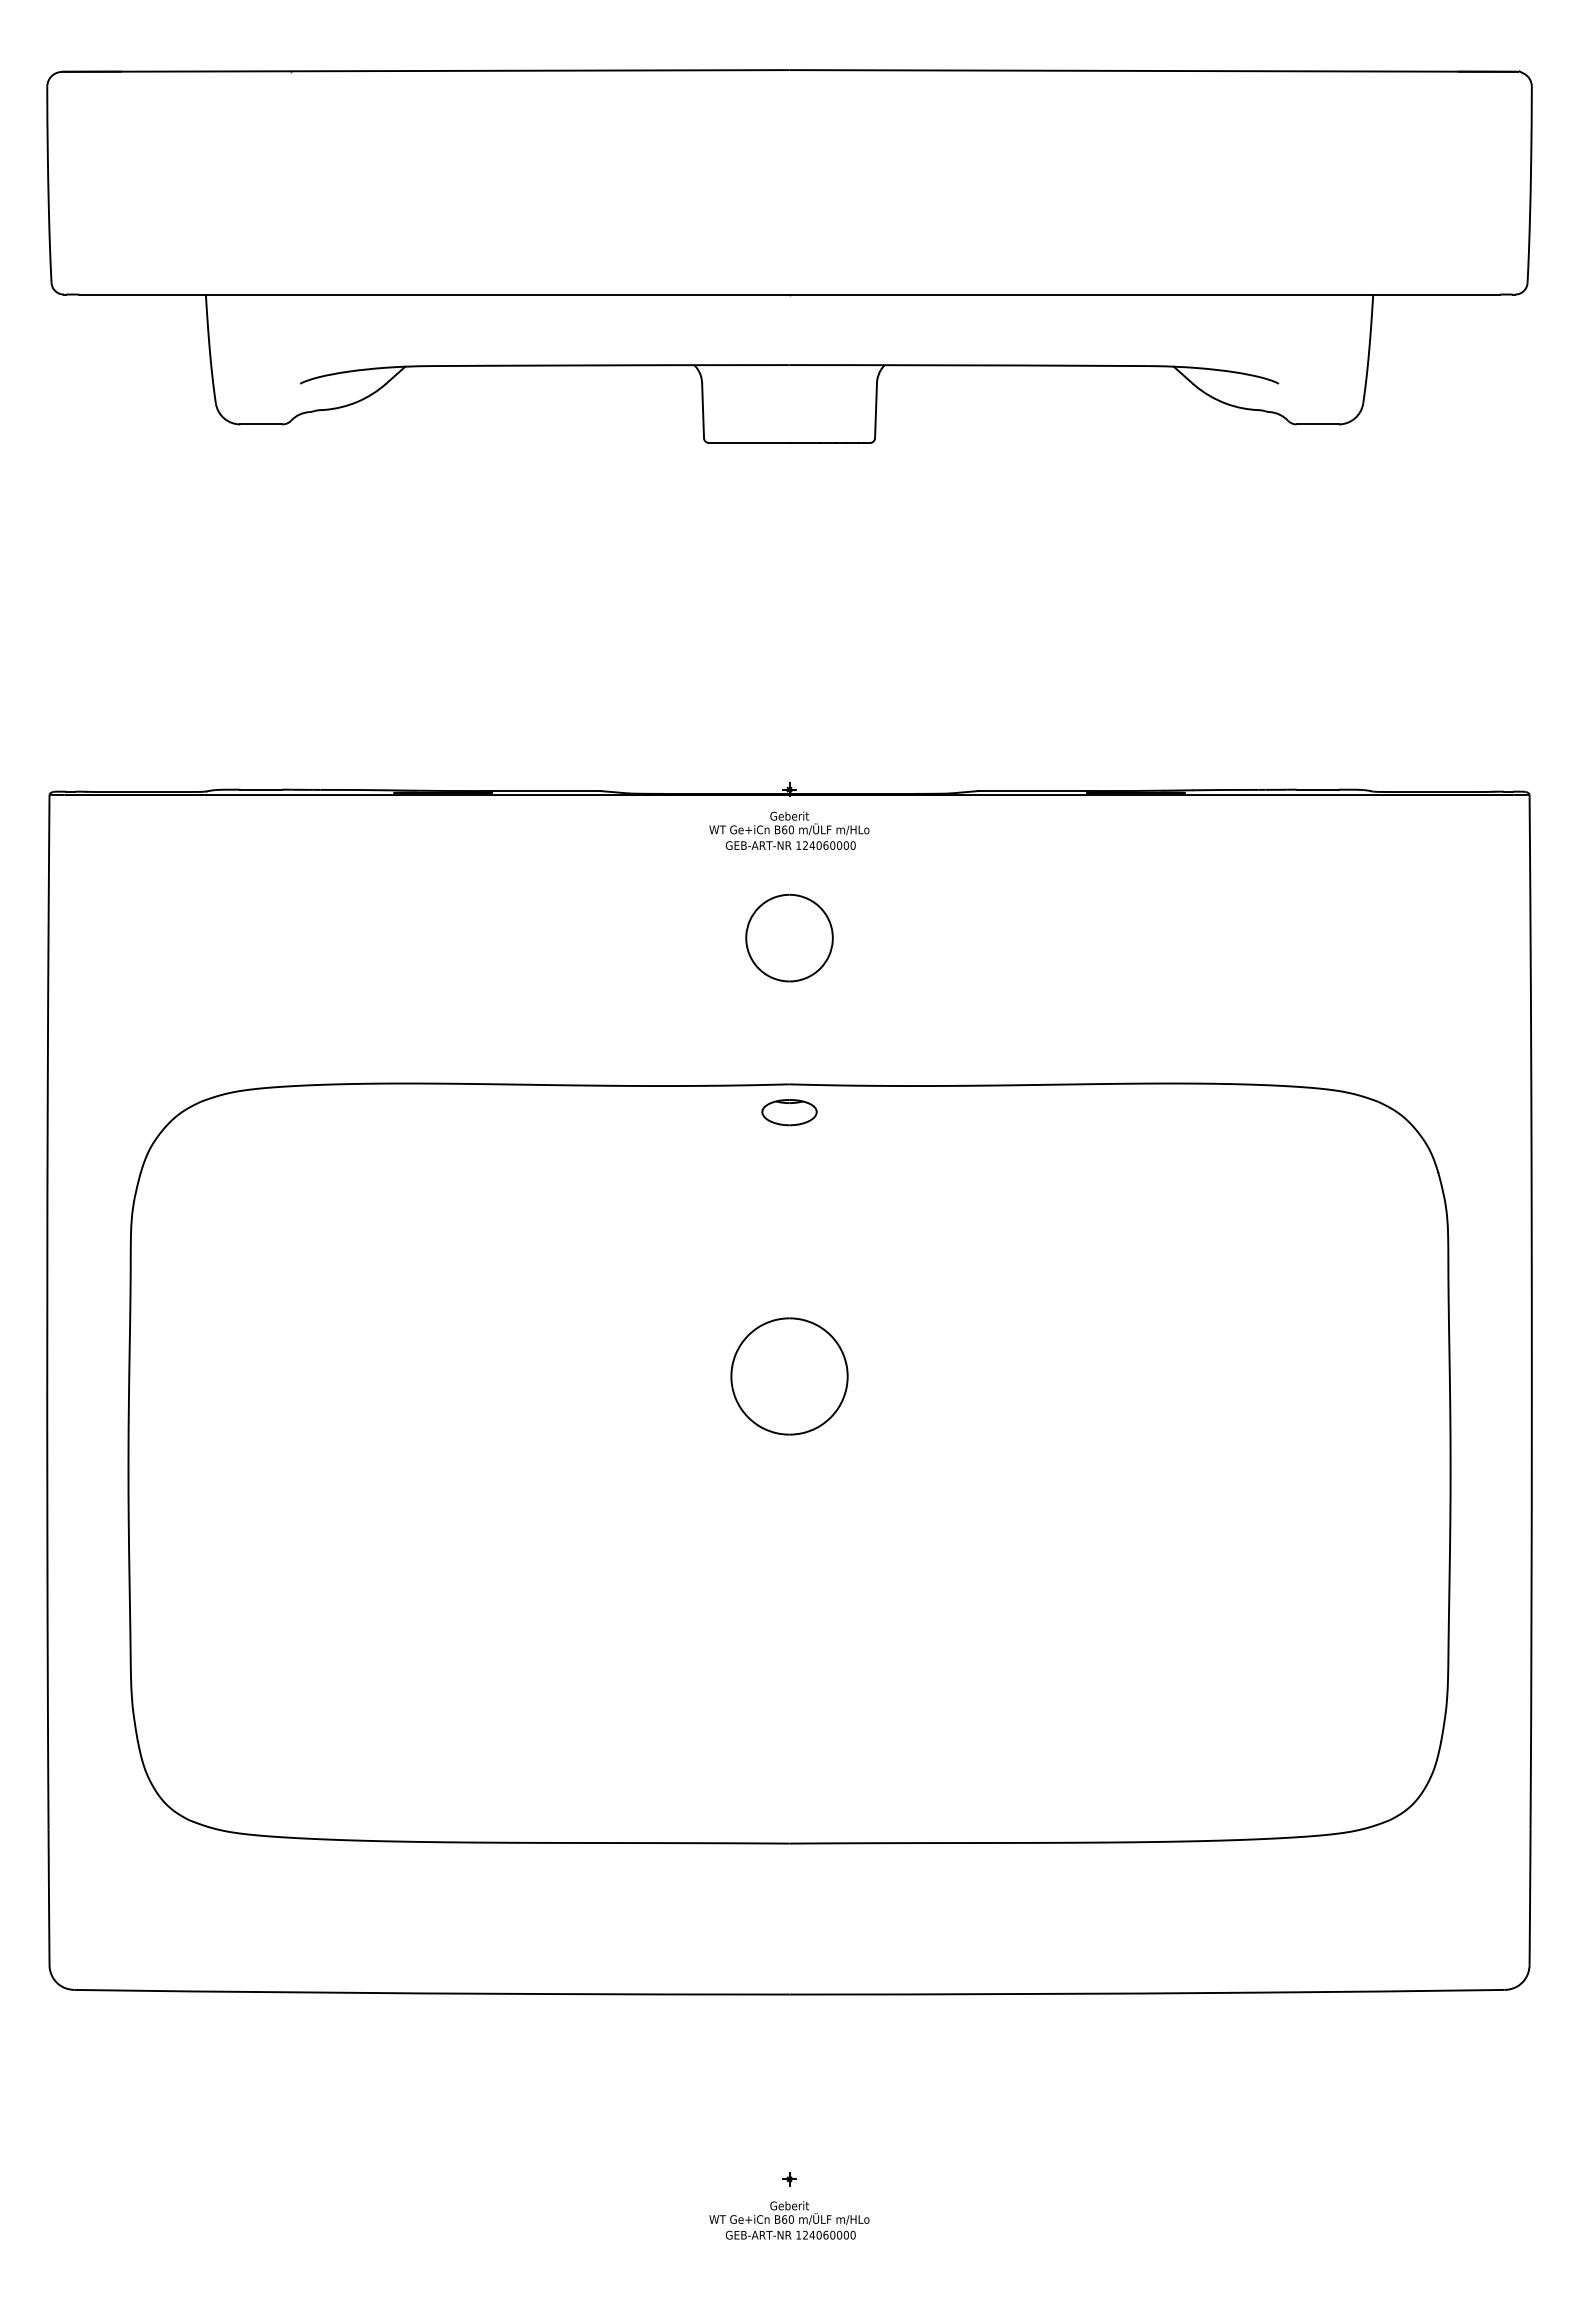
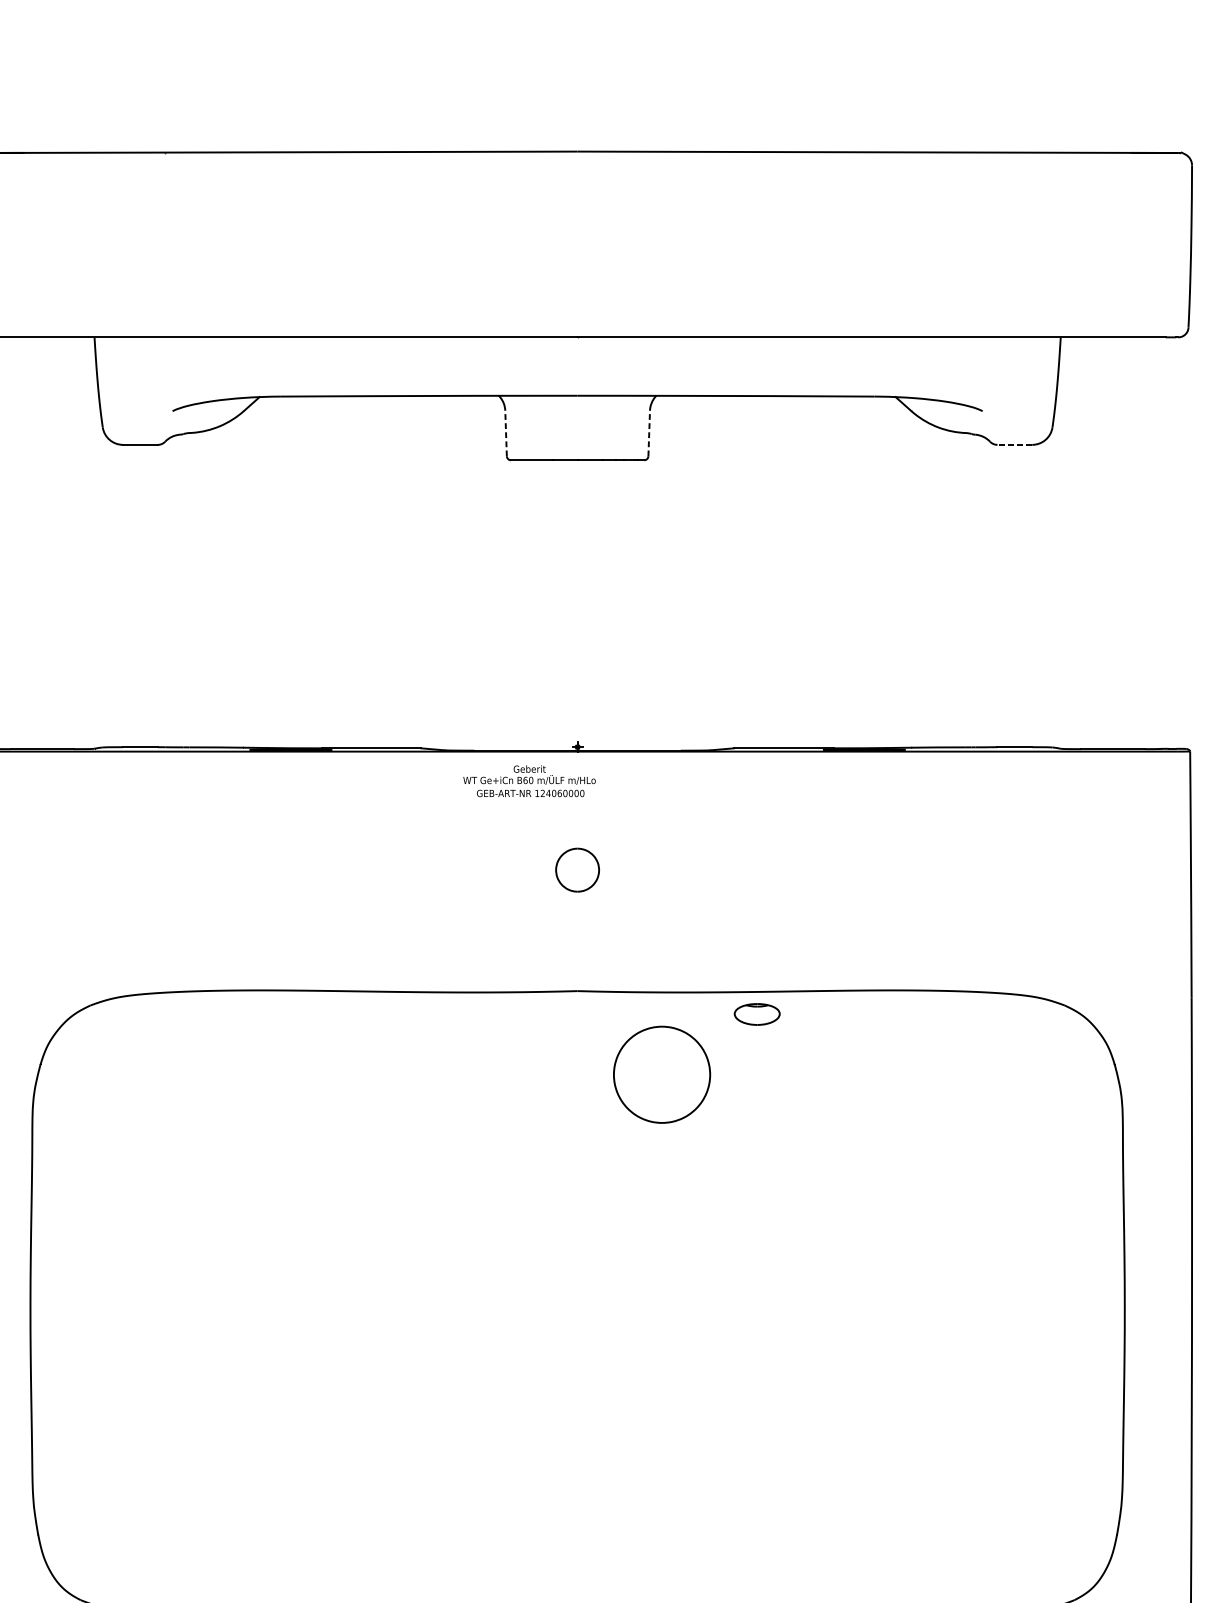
line: (703, 410) -> (506, 433), solid -> dashed
line: (876, 410) -> (649, 433), solid -> dashed
line: (1317, 424) -> (1014, 444), solid -> dashed
text: (789, 830) -> (529, 780), moved
part: (789, 938) -> (577, 870), size x0.6
part: (789, 1112) -> (757, 1014), moved
part: (789, 1376) -> (662, 1074), moved

